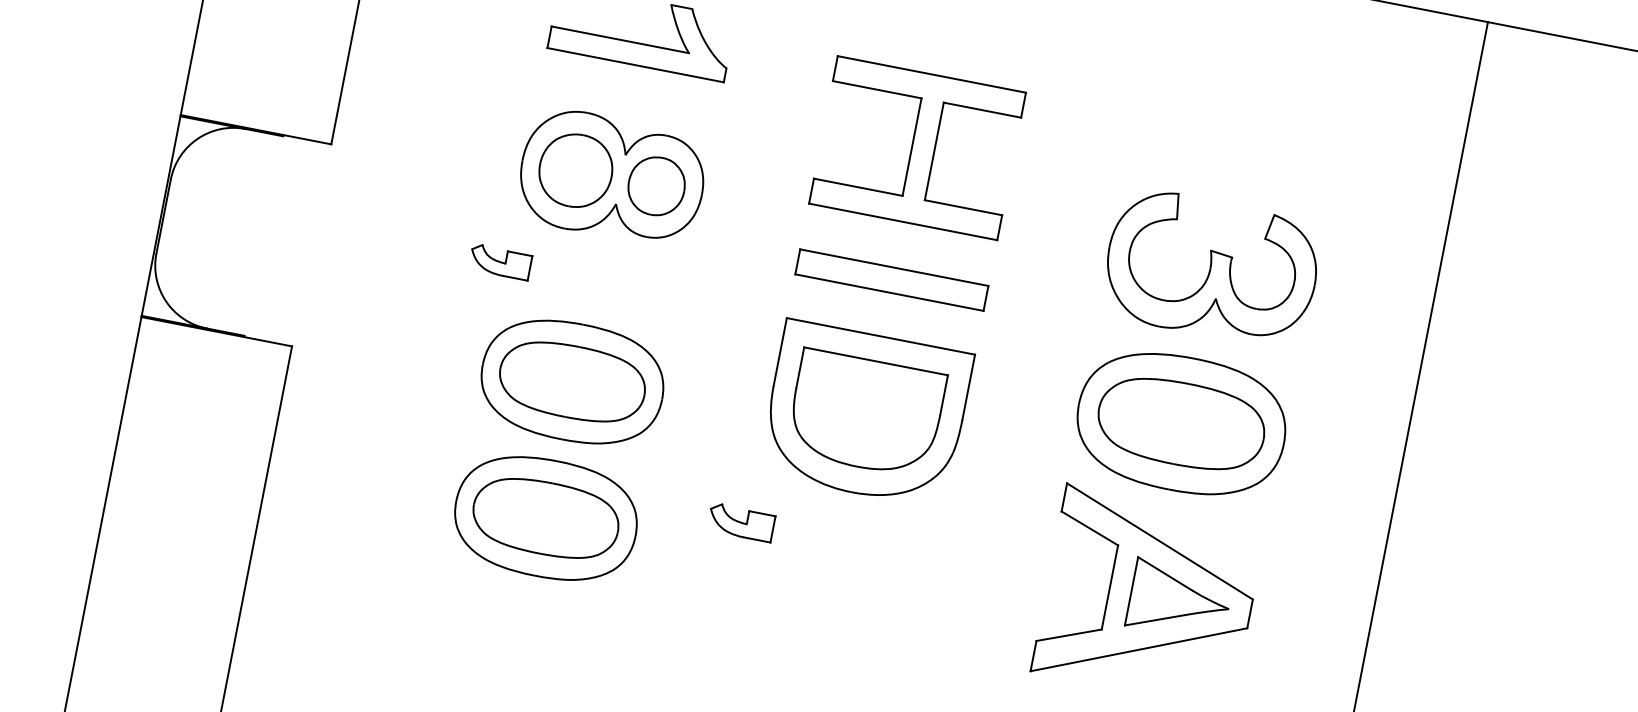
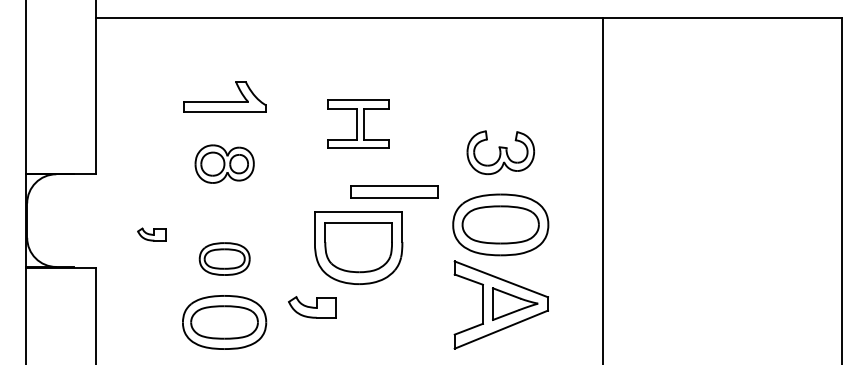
part: (917, 148) -> (358, 124), size x0.7
part: (612, 176) -> (224, 163), size x0.7
part: (499, 261) -> (151, 234), moved
part: (1211, 267) -> (500, 152), size x0.7
part: (891, 279) -> (394, 191), moved
part: (572, 380) -> (224, 258), size x0.6
part: (739, 520) -> (311, 306), size x1.6

